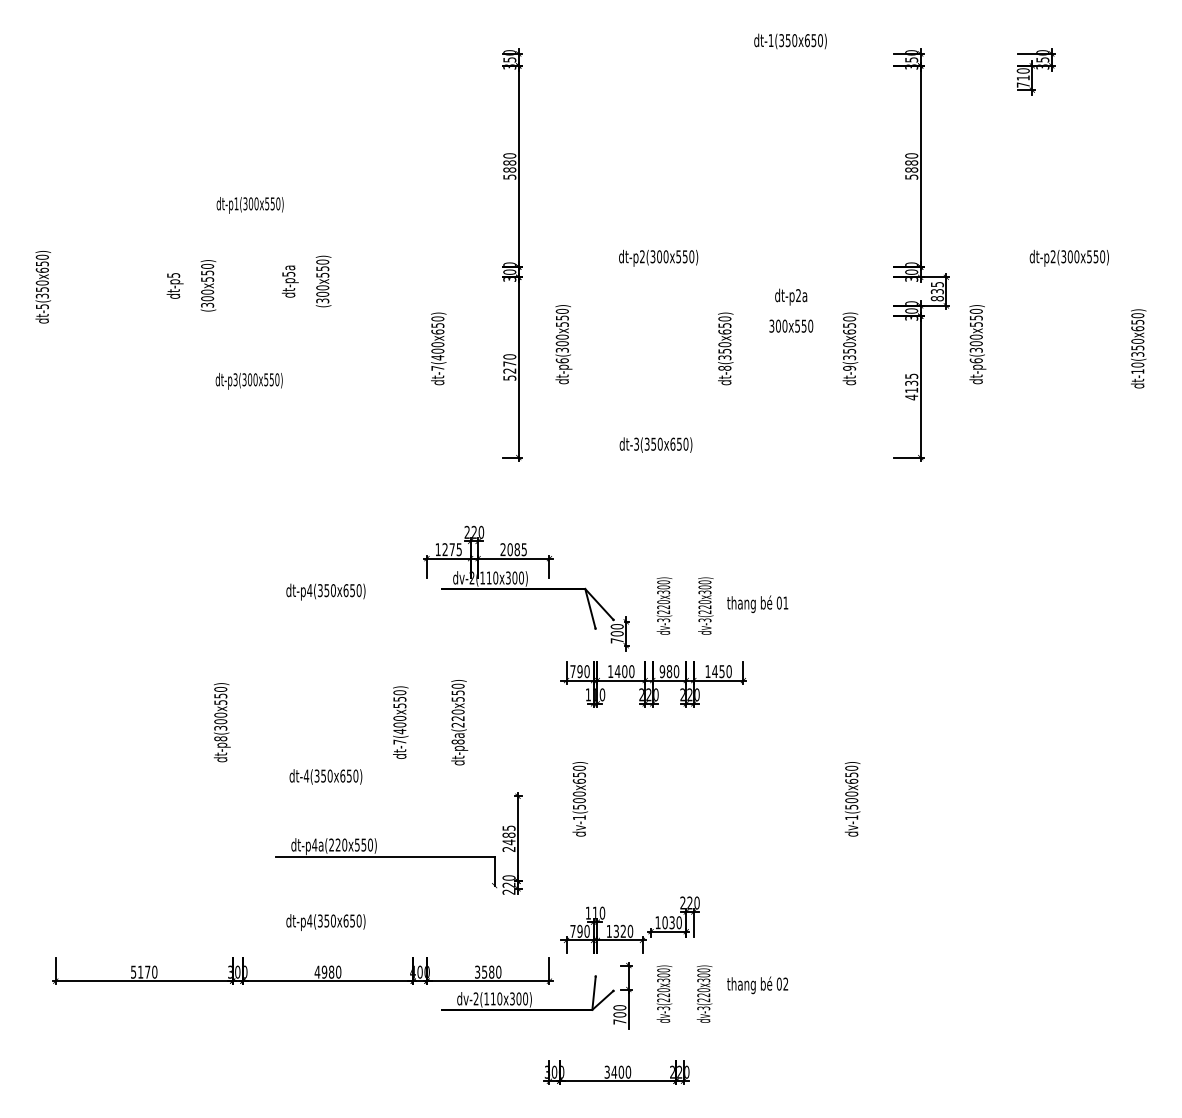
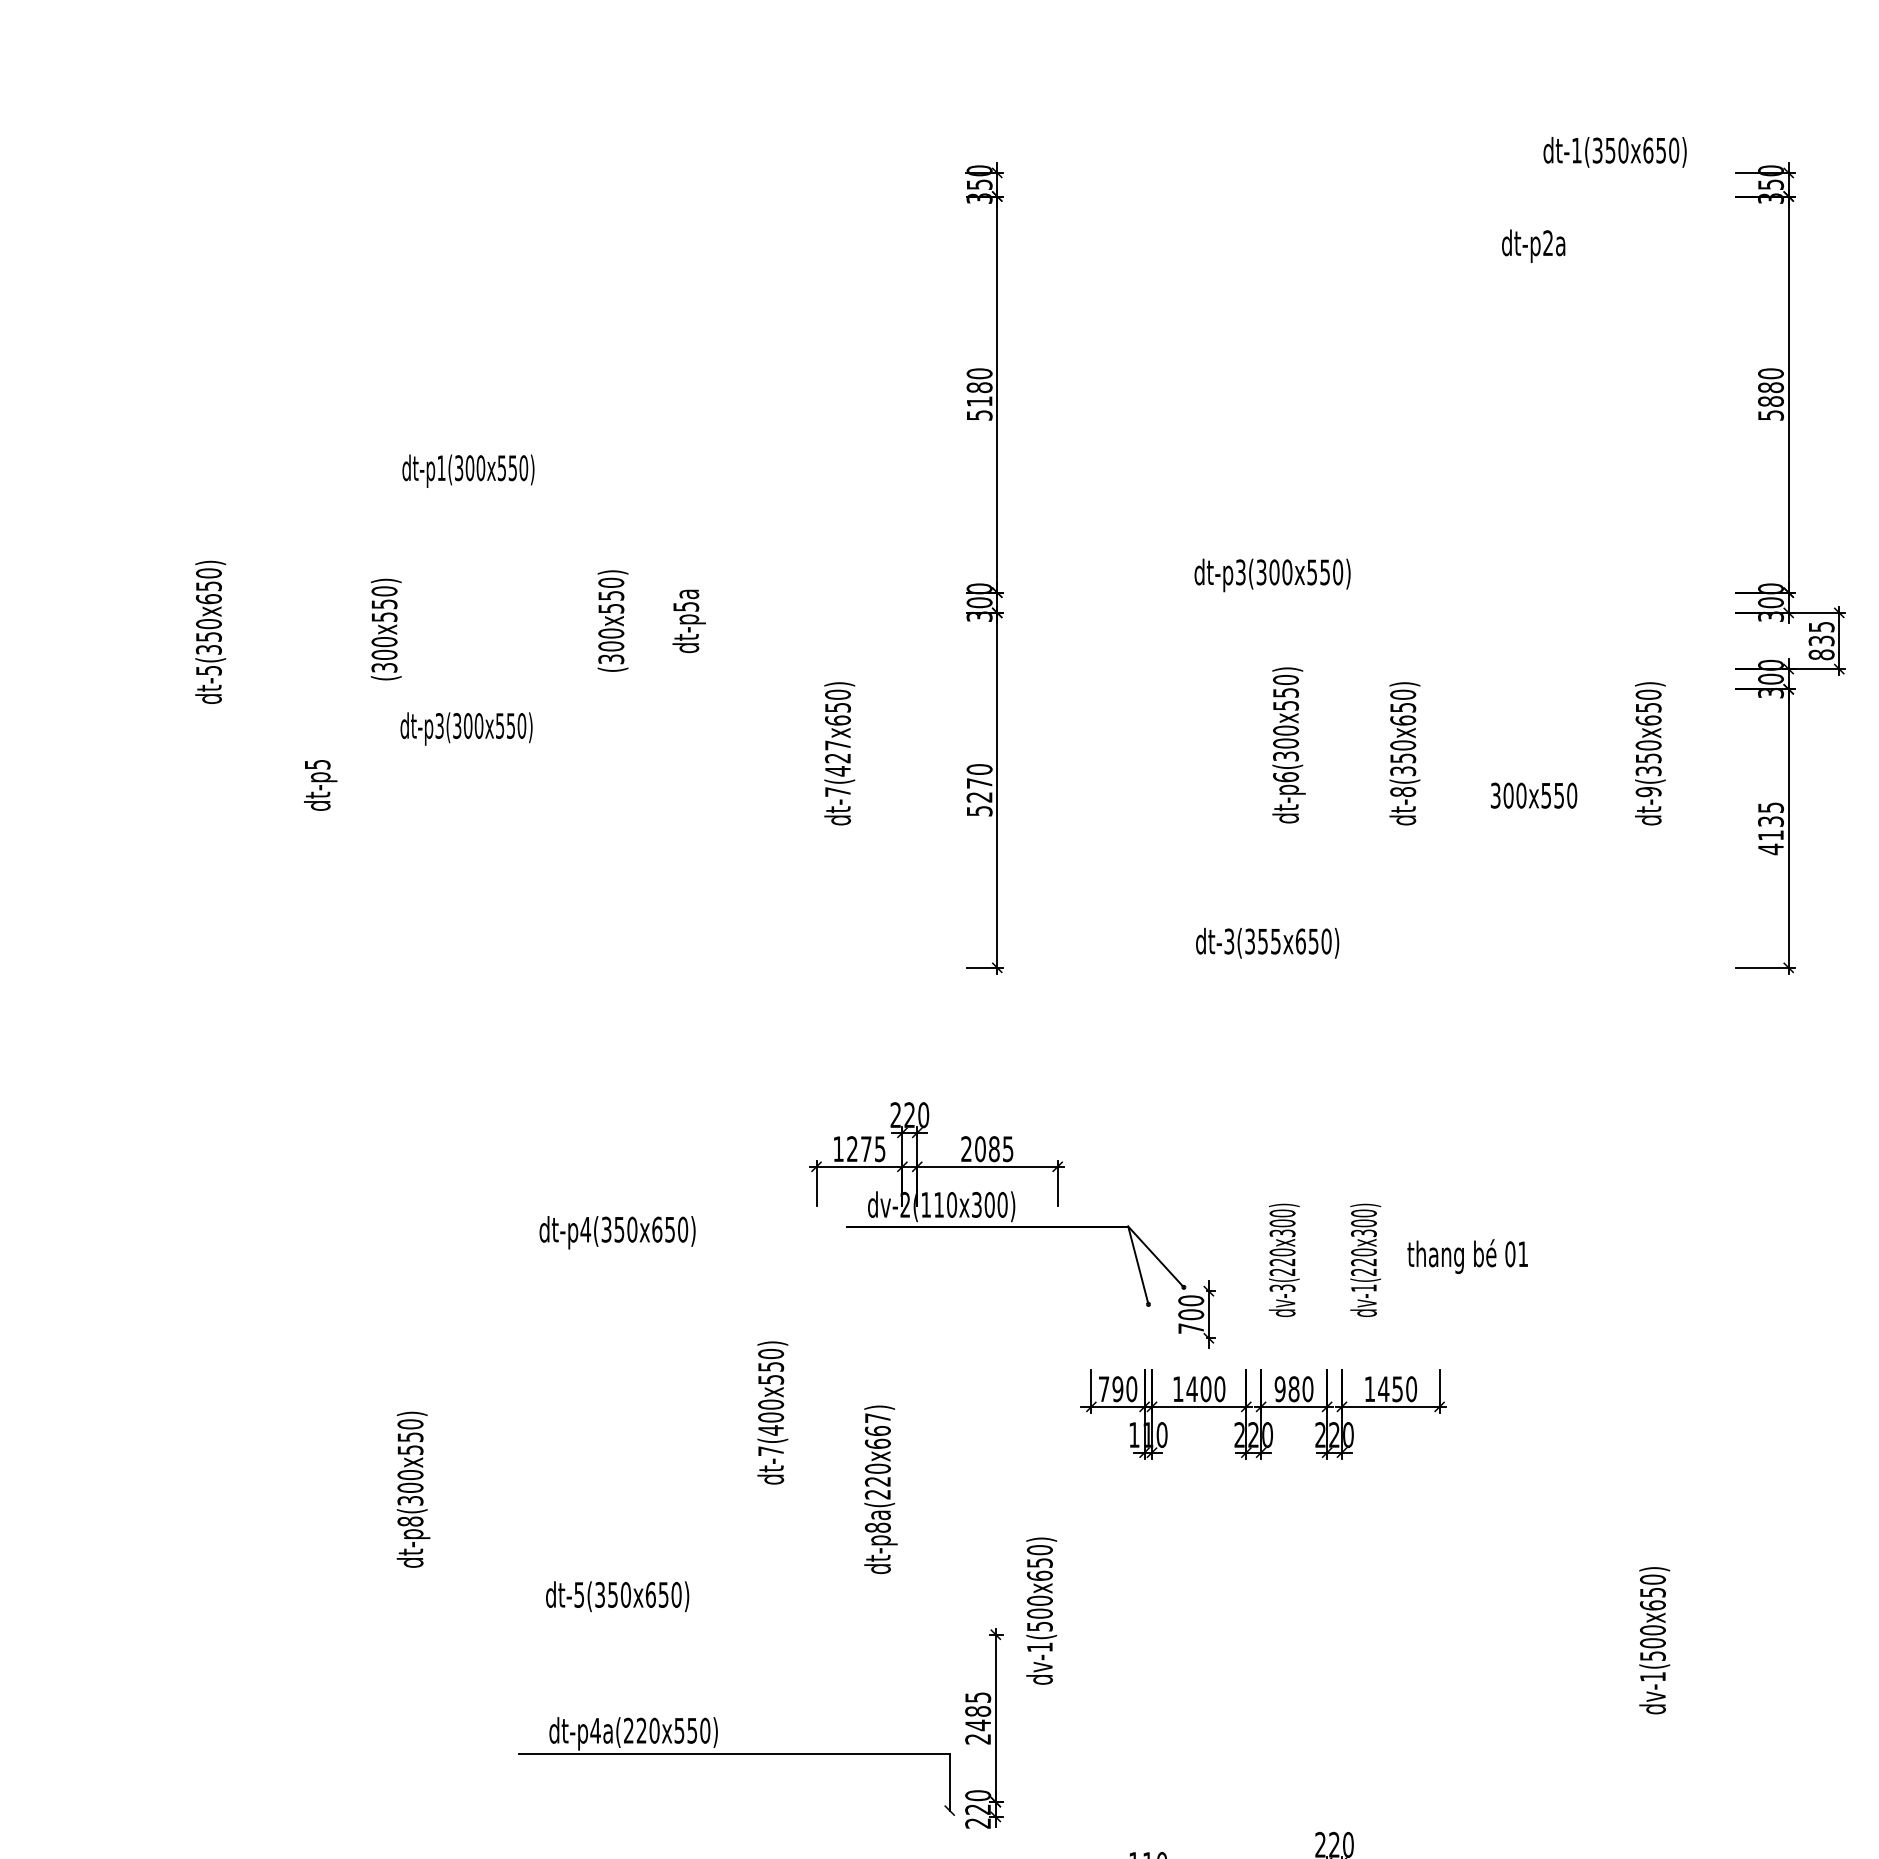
text: (790, 41) -> (1615, 152), moved
text: (509, 169) -> (979, 400), 5880 -> 5180
text: (642, 256) -> (1240, 571), dt-p2(300x550) -> dt-p3(300x550)
text: (290, 281) -> (689, 621), moved
text: (174, 285) -> (319, 784), moved
text: (42, 287) -> (209, 632), moved
text: (791, 296) -> (1534, 244), moved
text: (791, 325) -> (1534, 794), moved
text: (563, 344) -> (1288, 745), moved
text: (437, 347) -> (837, 751), dt-7(400x650) -> dt-7(427x650)
text: (248, 381) -> (465, 729), moved
text: (659, 443) -> (1274, 940), dt-3(350x650) -> dt-3(355x650)
text: (704, 620) -> (1363, 1288), dv-3(220x300) -> dv-1(220x300)
text: (457, 692) -> (876, 1430), dt-p8a(220x550) -> dt-p8a(220x667)
text: (400, 722) -> (772, 1412), moved
text: (306, 775) -> (579, 1593), dt-4(350x650) -> dt-5(350x650)
text: (579, 799) -> (1040, 1611), moved

